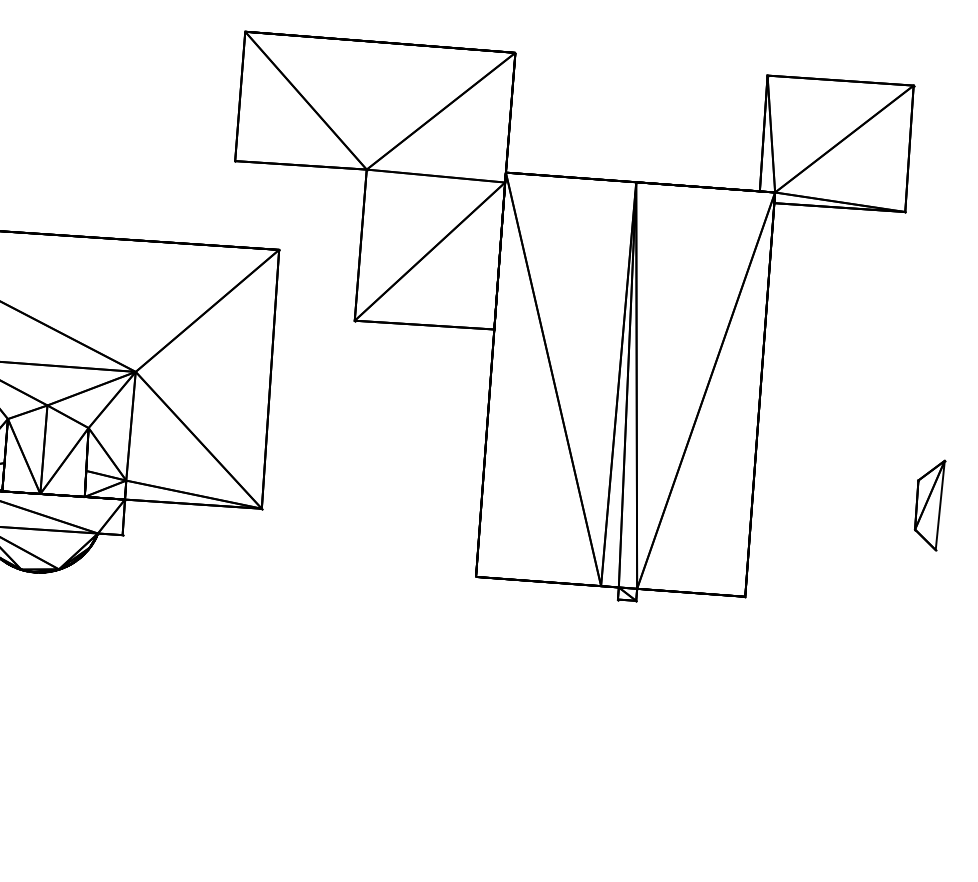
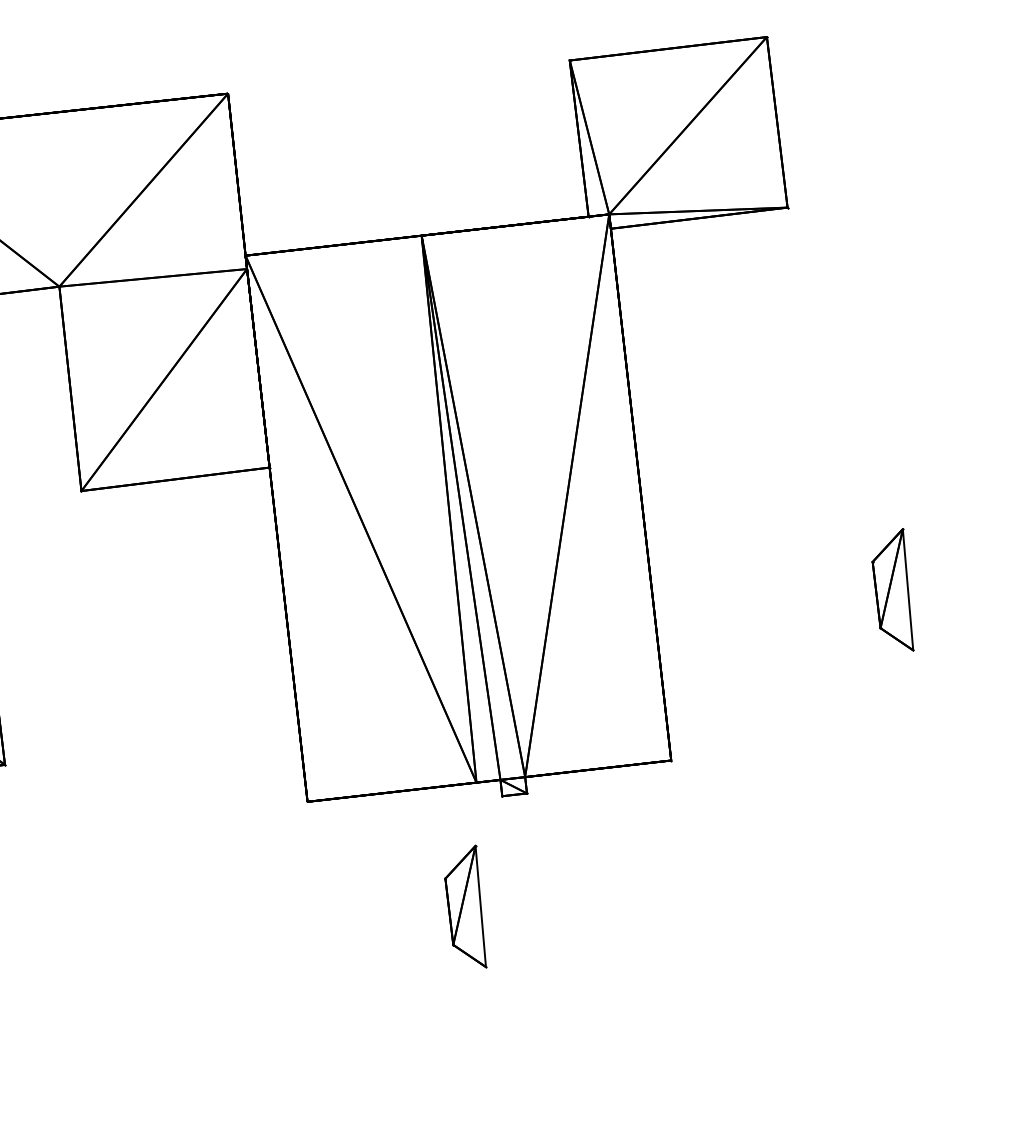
part: (576, 676) -> (466, 909), added

